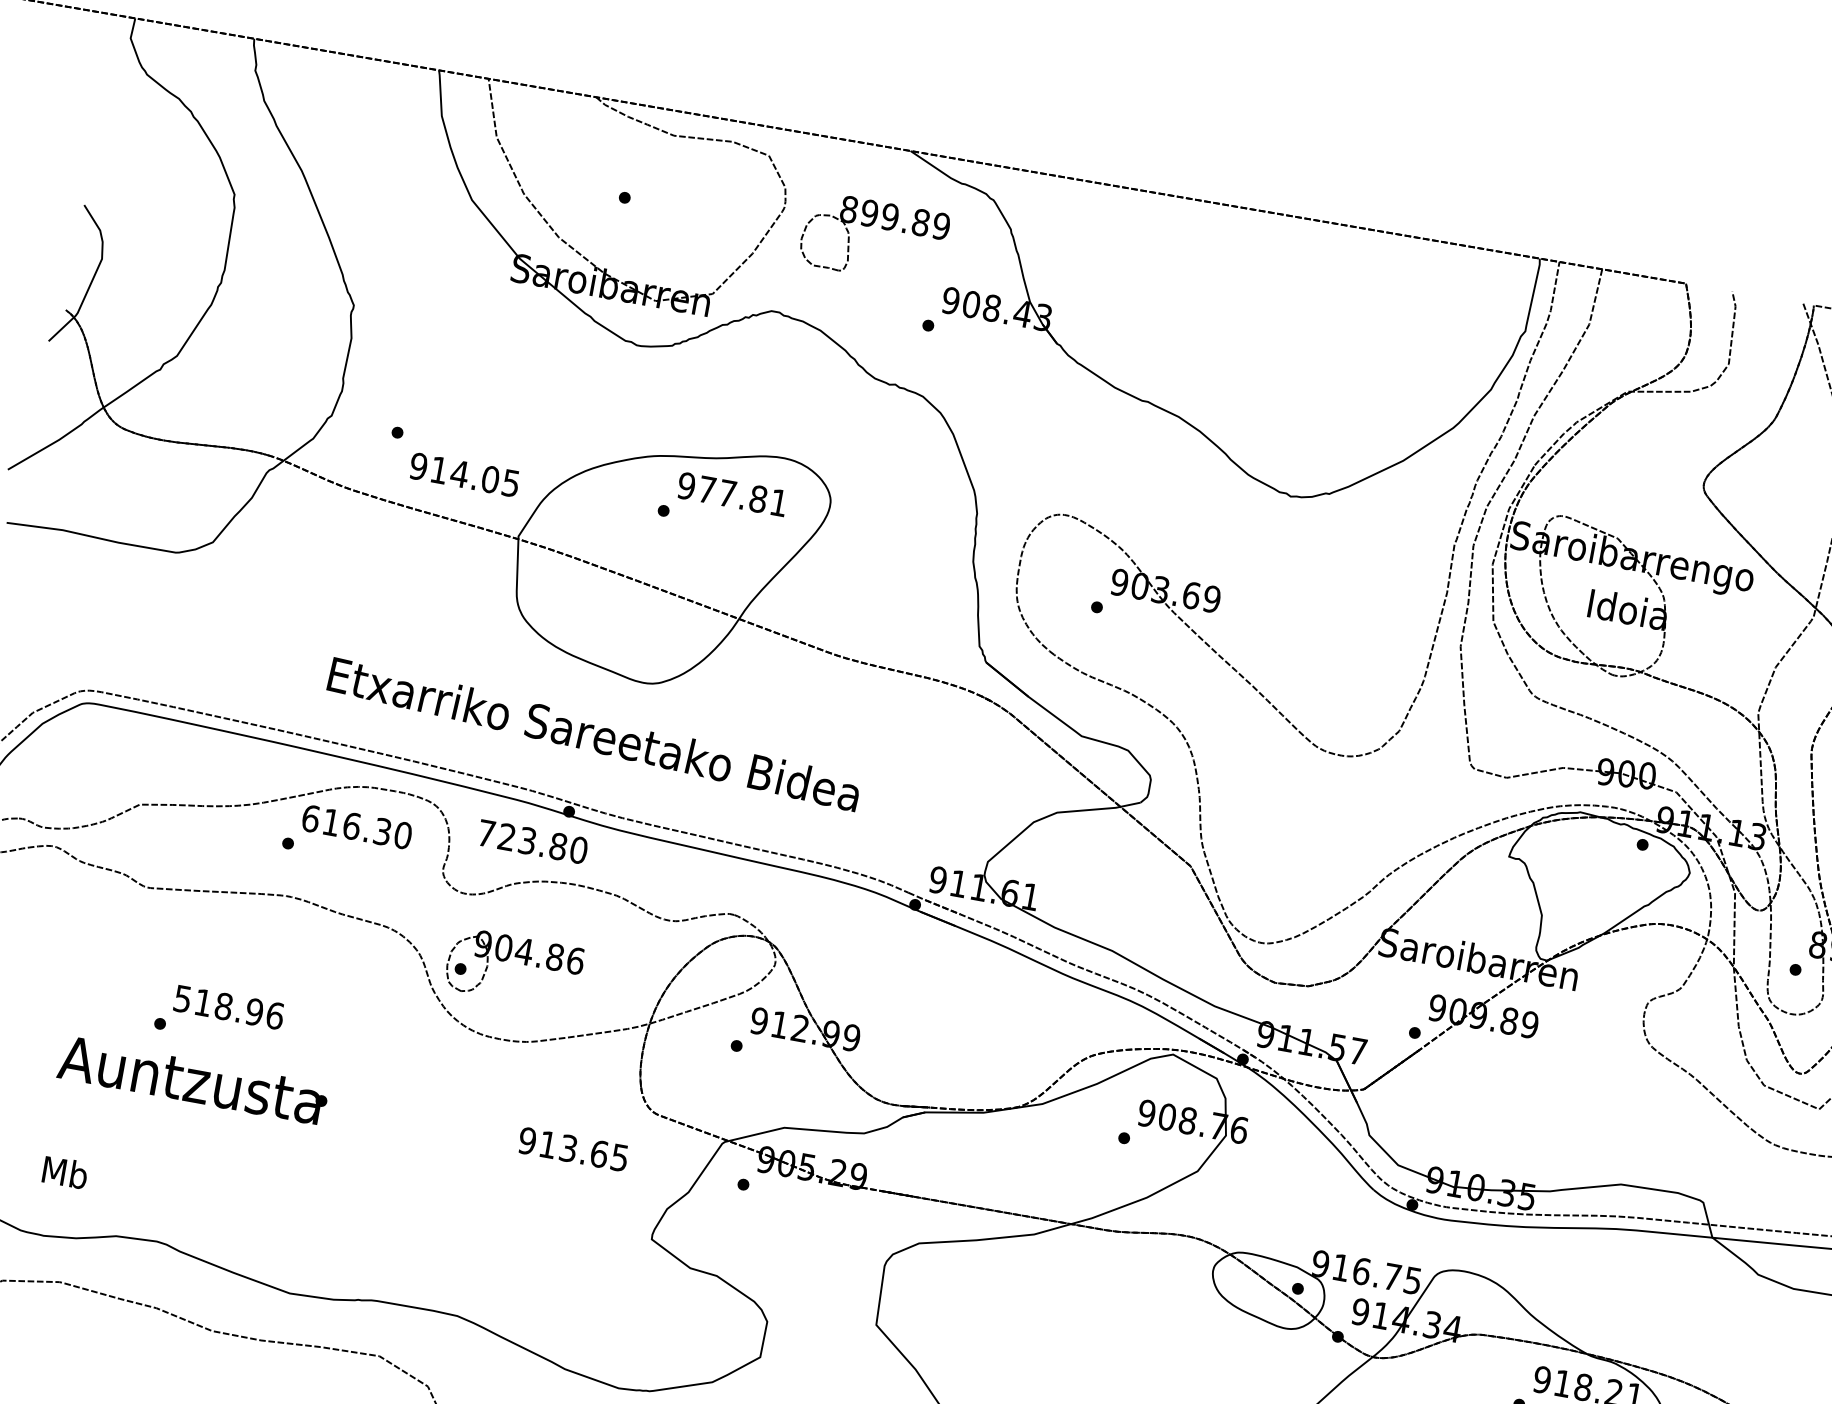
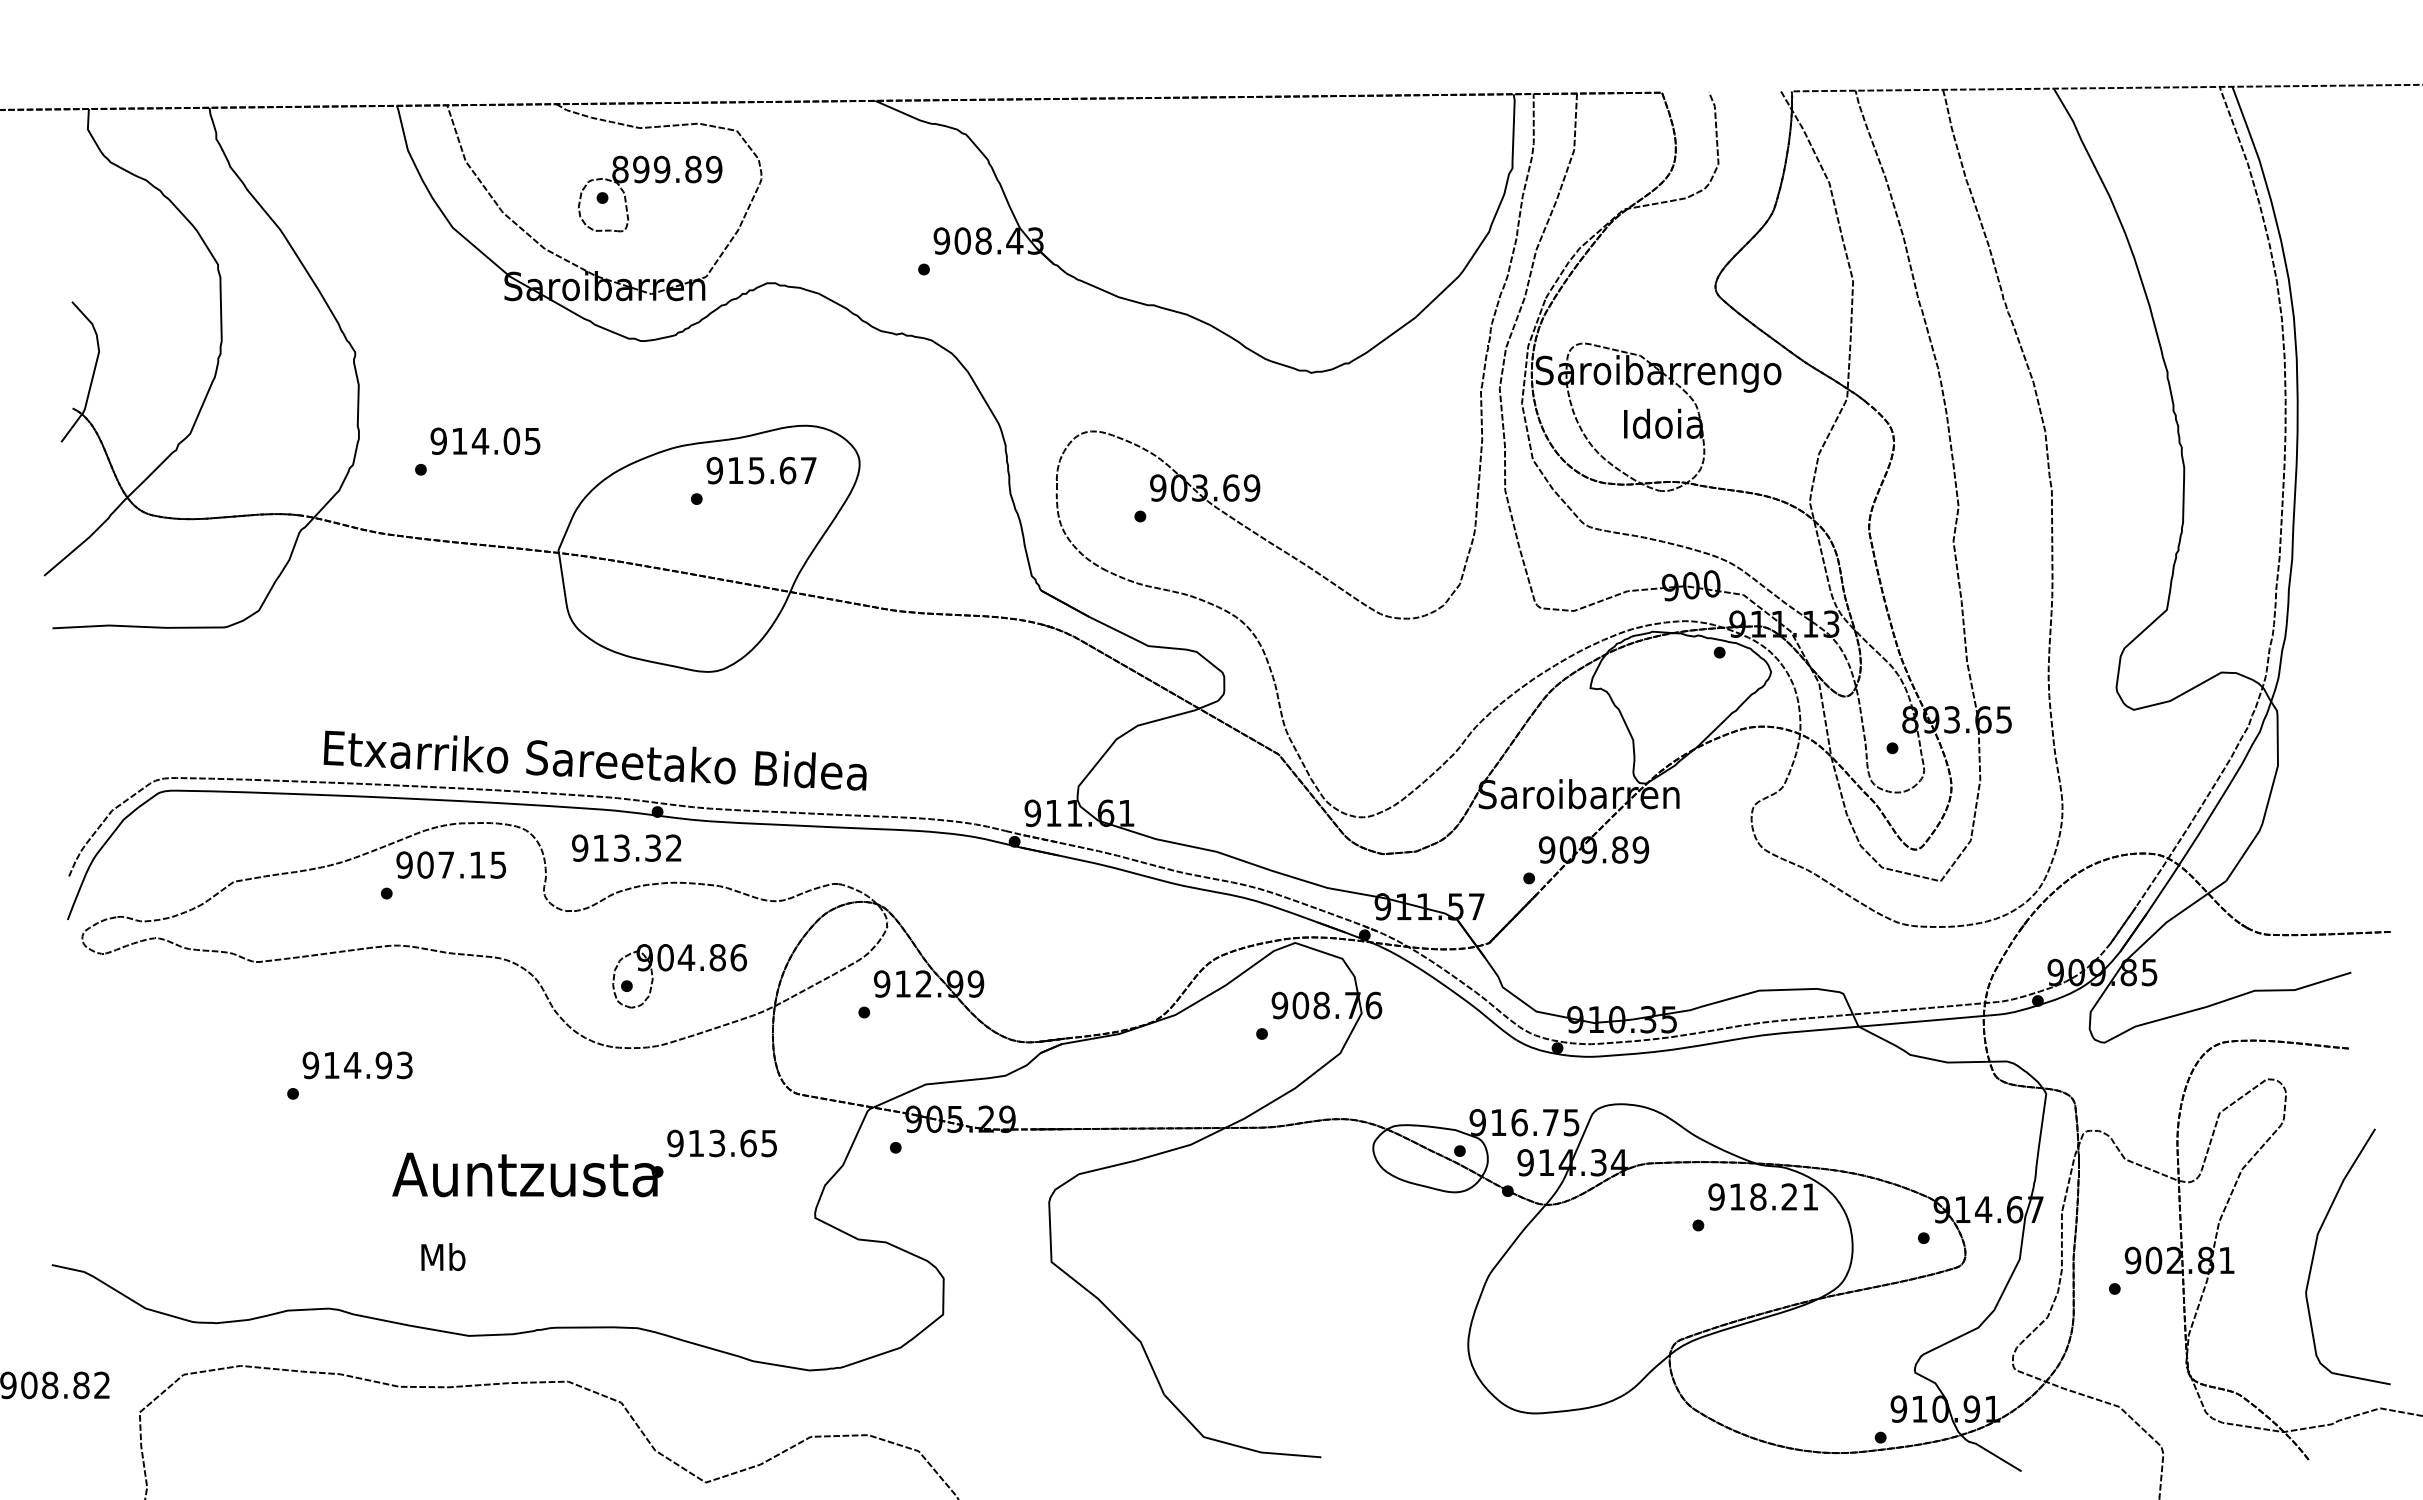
part: (881, 228) -> (655, 182), moved
text: (464, 474) -> (485, 440), moved
text: (743, 496) -> (772, 470), 977.81 -> 915.67
text: (593, 734) -> (594, 760), moved
text: (357, 826) -> (451, 864), 616.30 -> 907.15
text: (532, 841) -> (626, 847), 723.80 -> 913.32
part: (524, 964) -> (688, 970), moved
text: (228, 1007) -> (357, 1065), 518.96 -> 914.93
text: (192, 1080) -> (527, 1174), moved
text: (65, 1171) -> (443, 1256), moved

